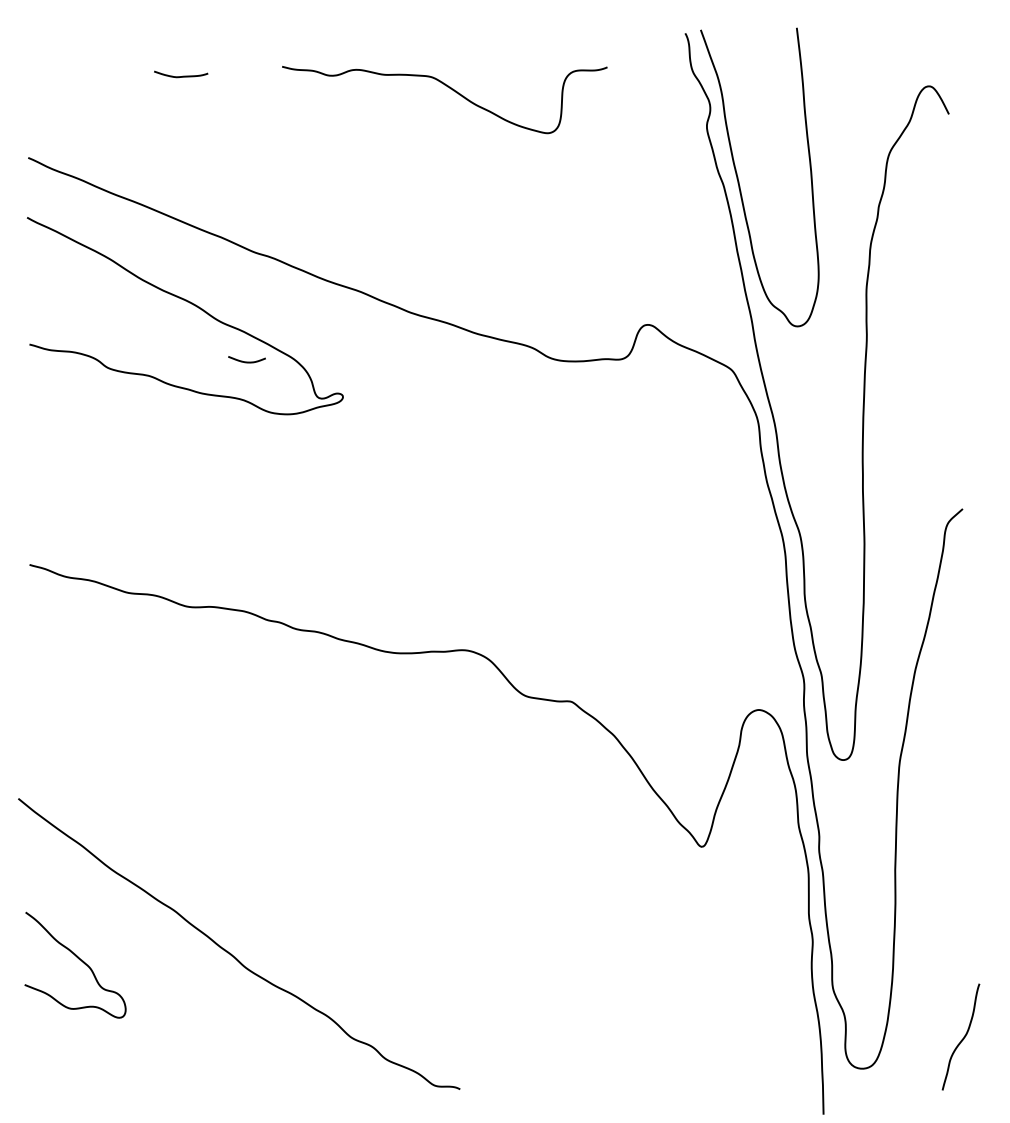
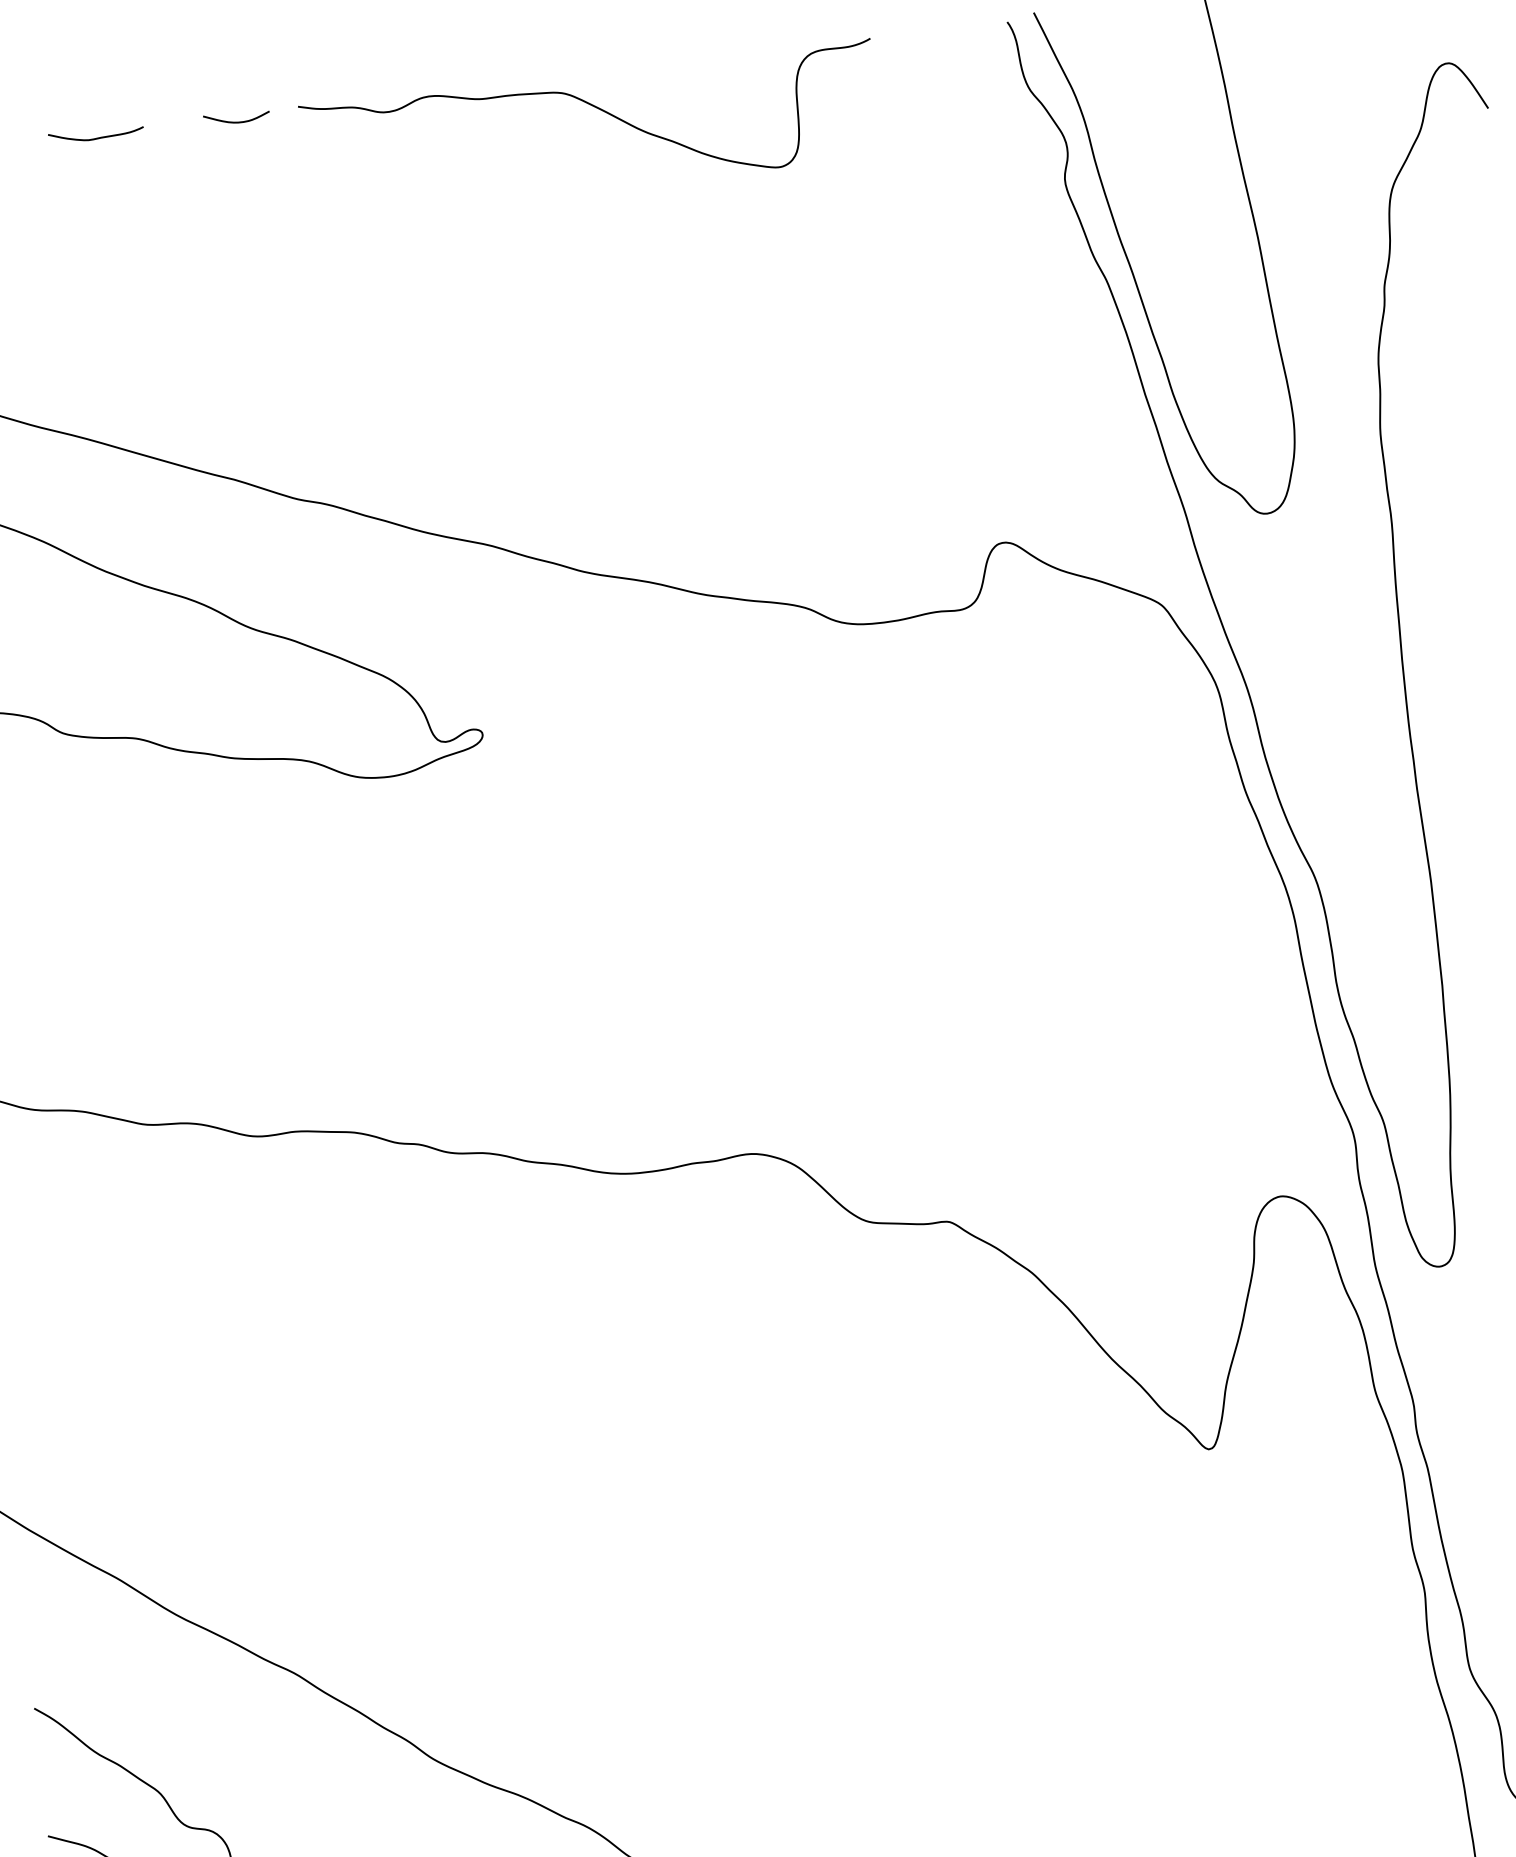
curve: (182, 75) -> (98, 135), moved
curve: (450, 89) -> (599, 110), moved
curve: (246, 361) -> (236, 120), moved

